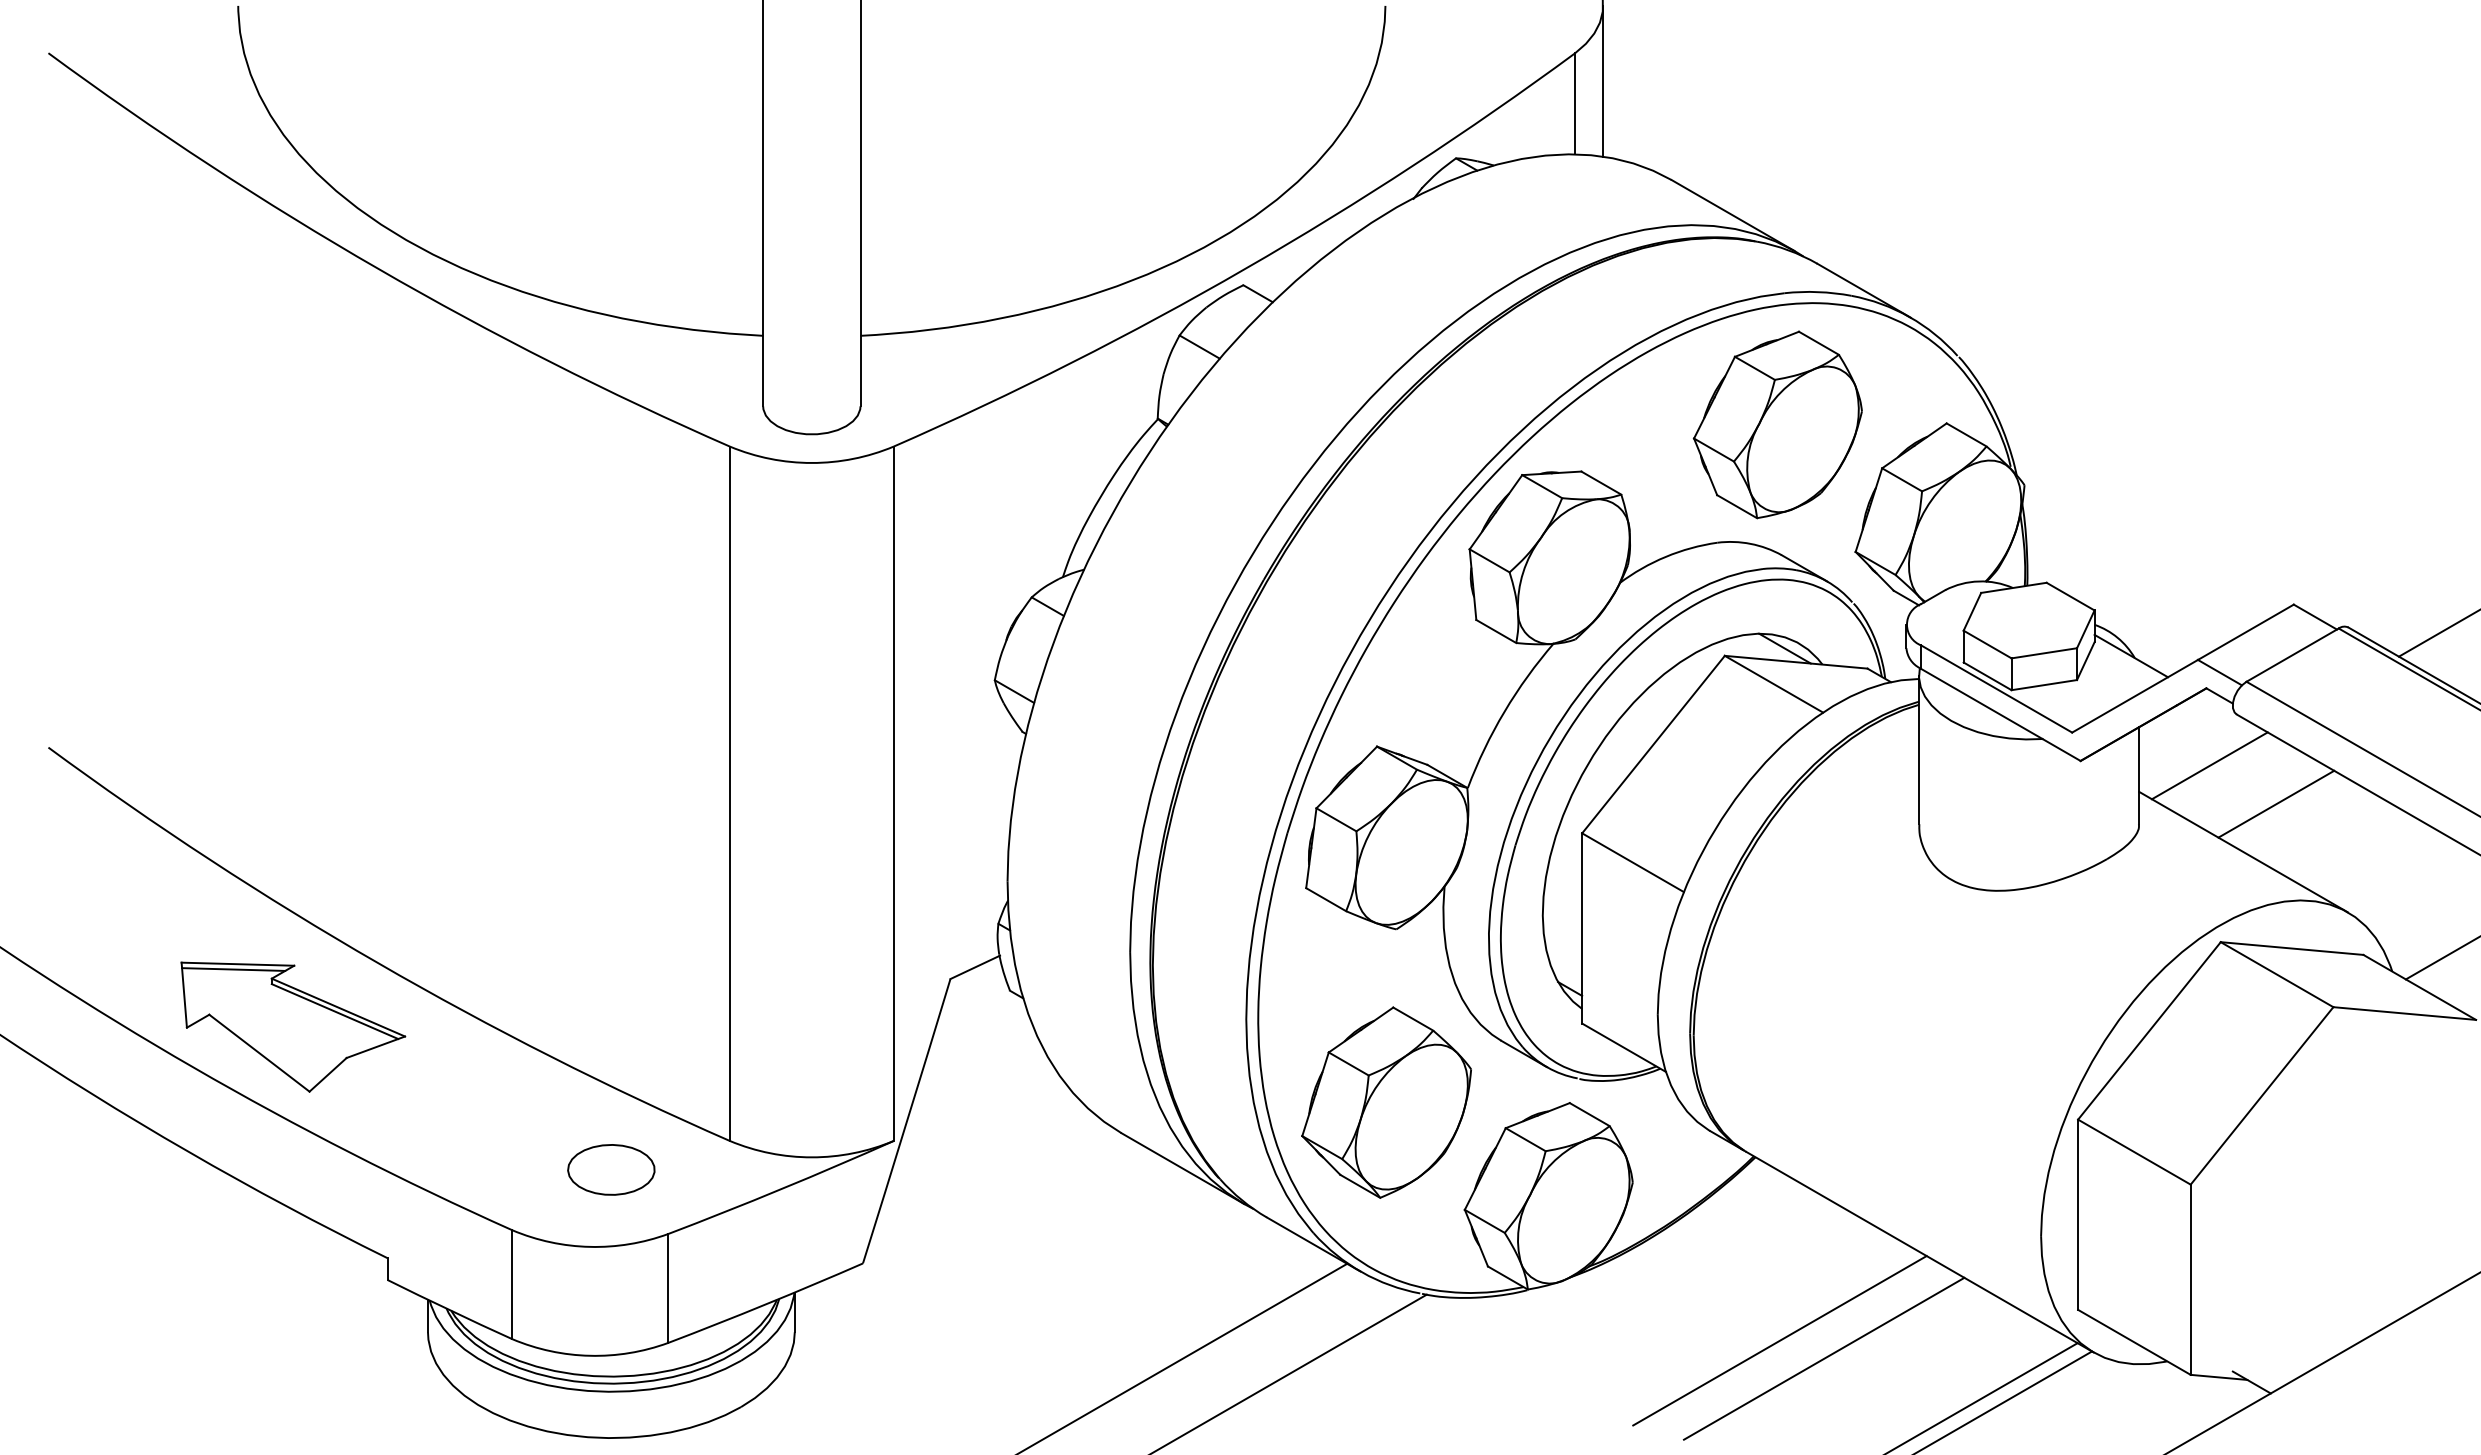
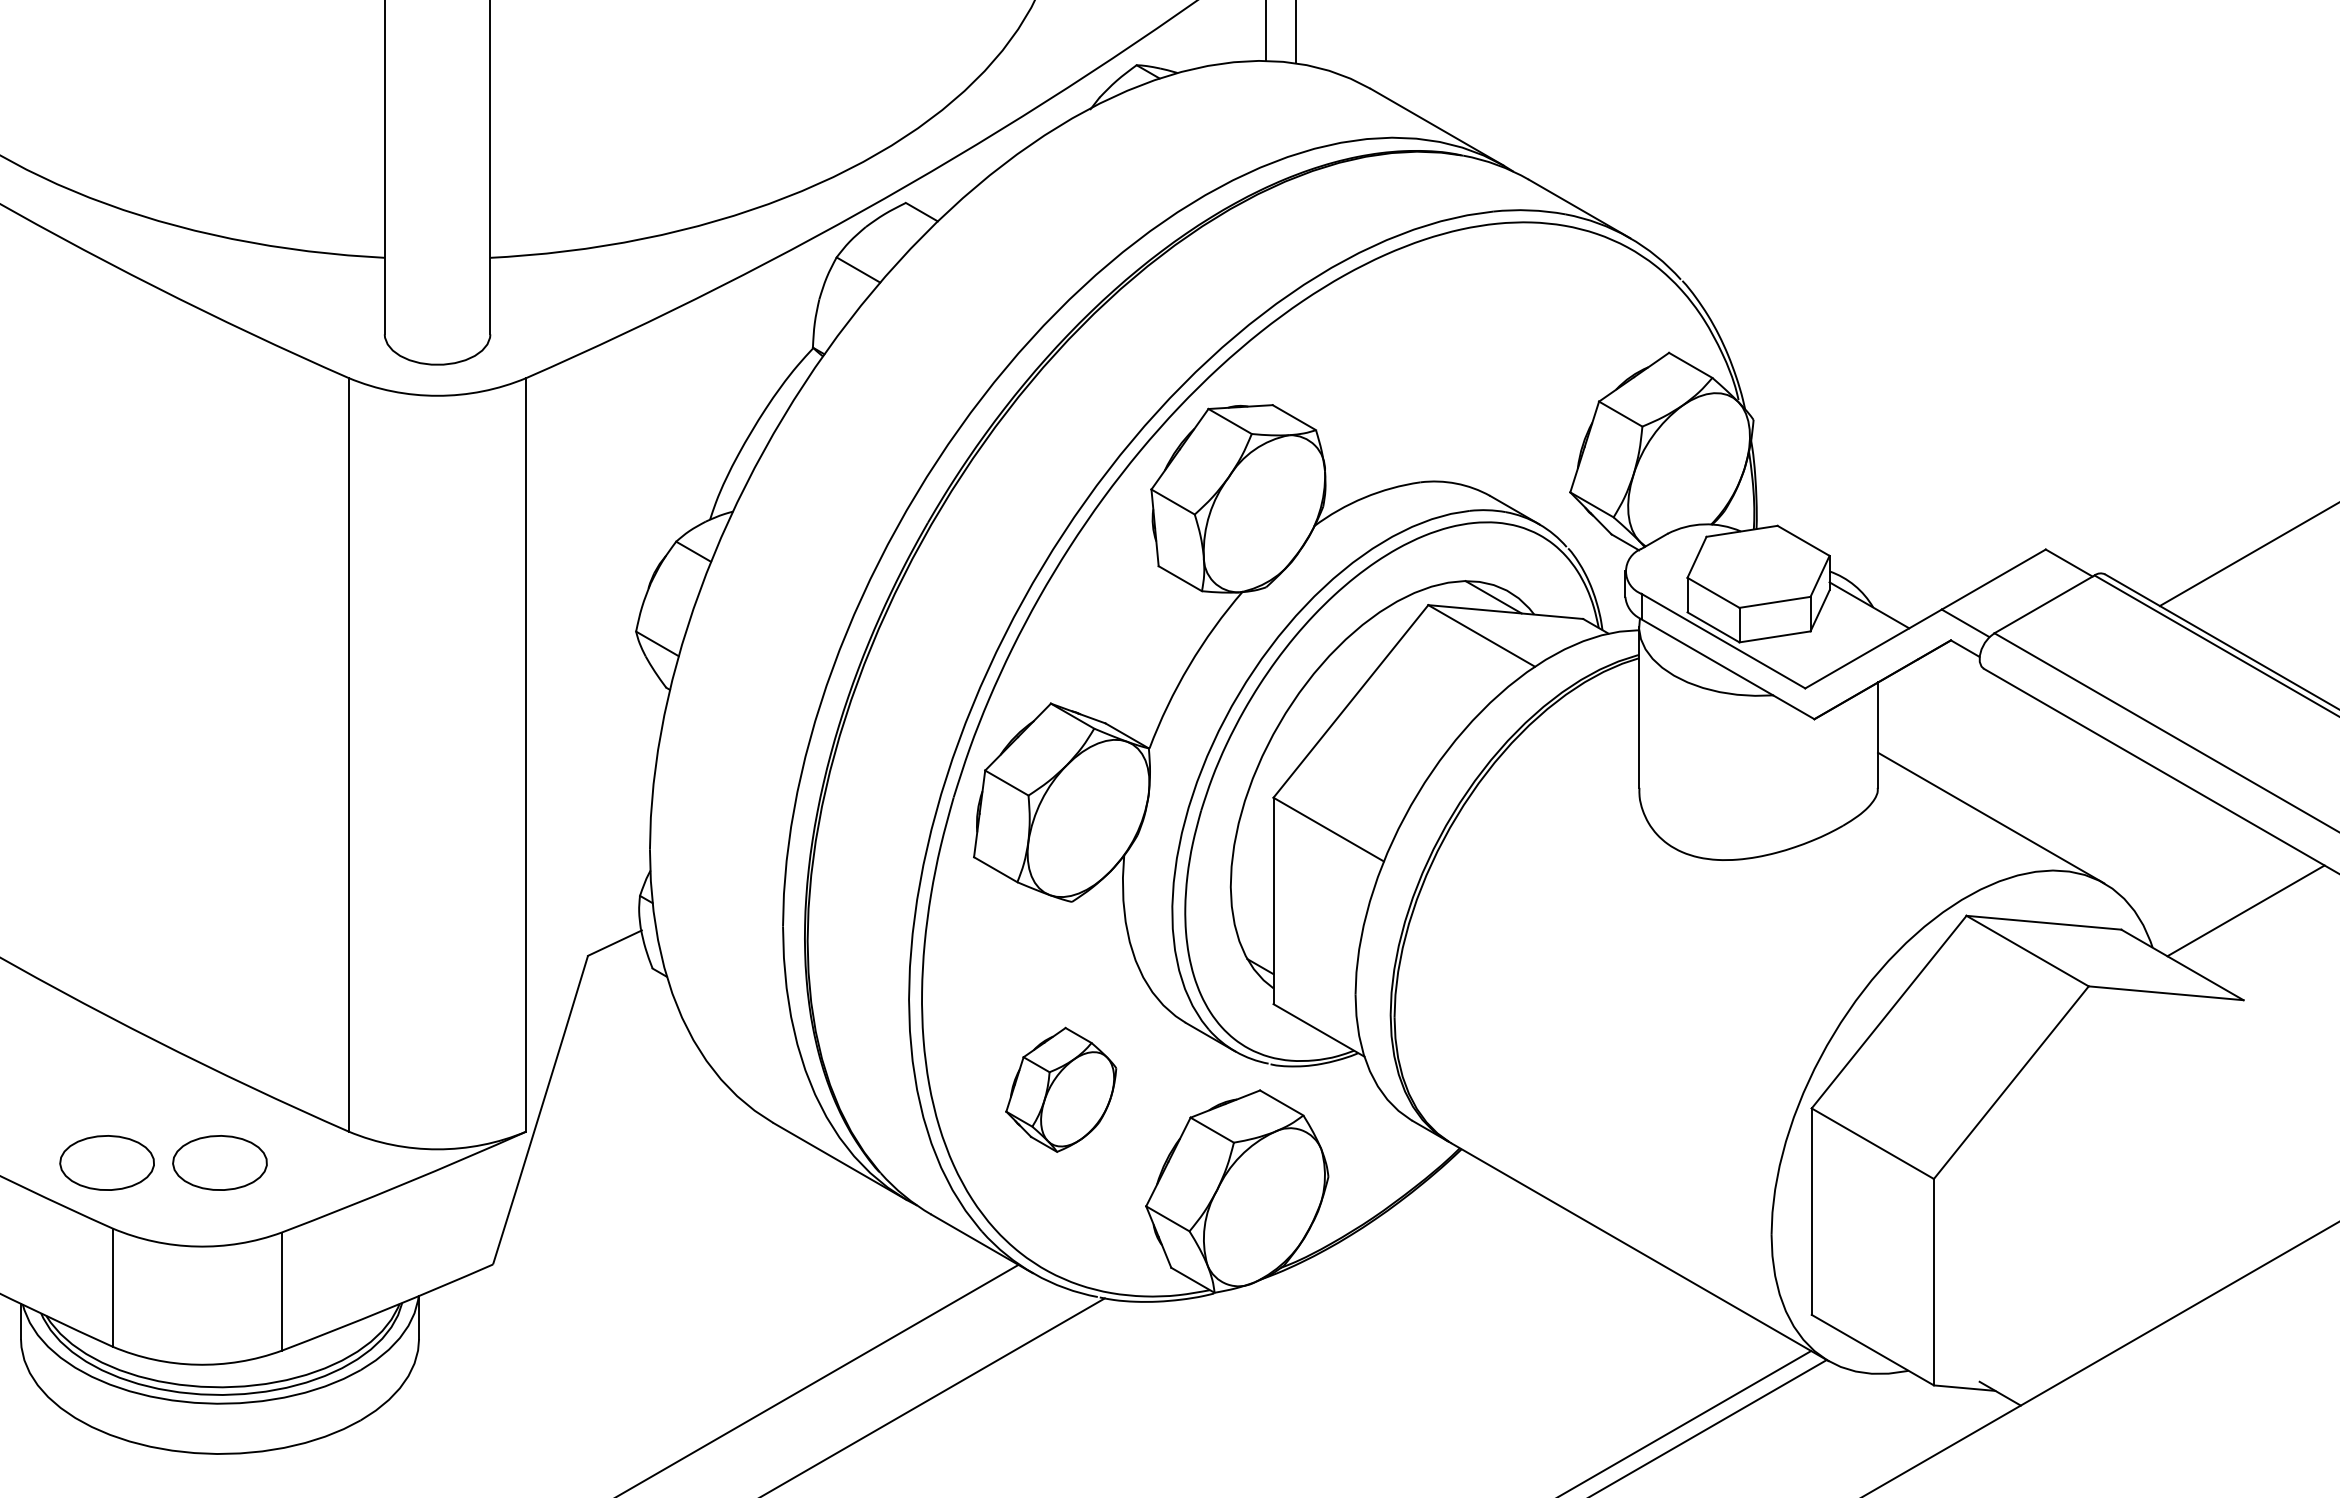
part: (1777, 424) -> (1485, 354), removed
line: (2209, 765) -> (1954, 724), removed
line: (2276, 803) -> (2027, 765), removed
part: (1386, 1102) -> (1061, 1089), size x0.6
part: (507, 1169) -> (107, 1162), added
line: (1779, 1340) -> (1487, 1348), removed
line: (1823, 1358) -> (1535, 1367), removed

